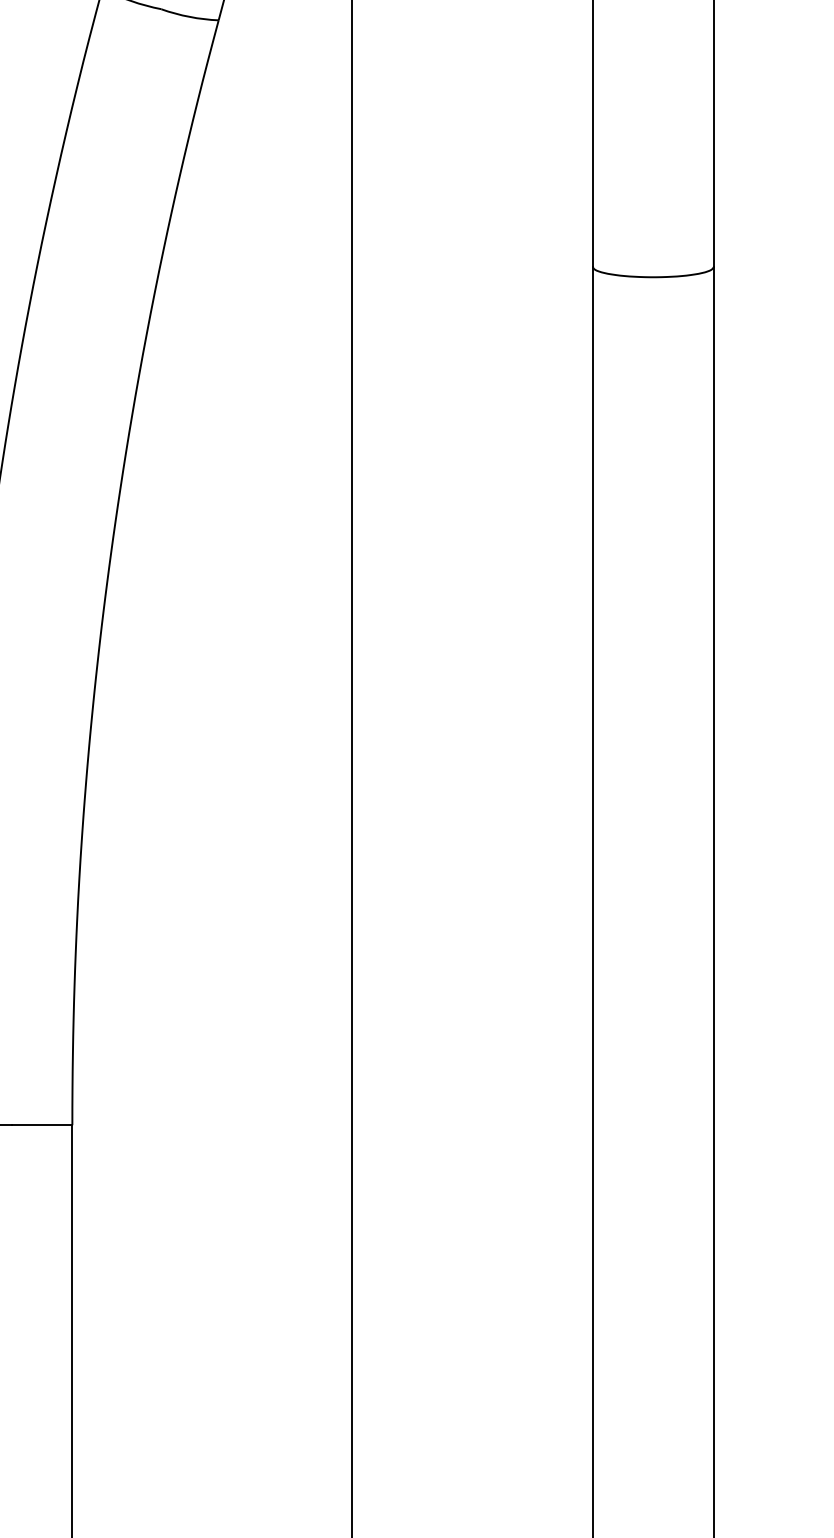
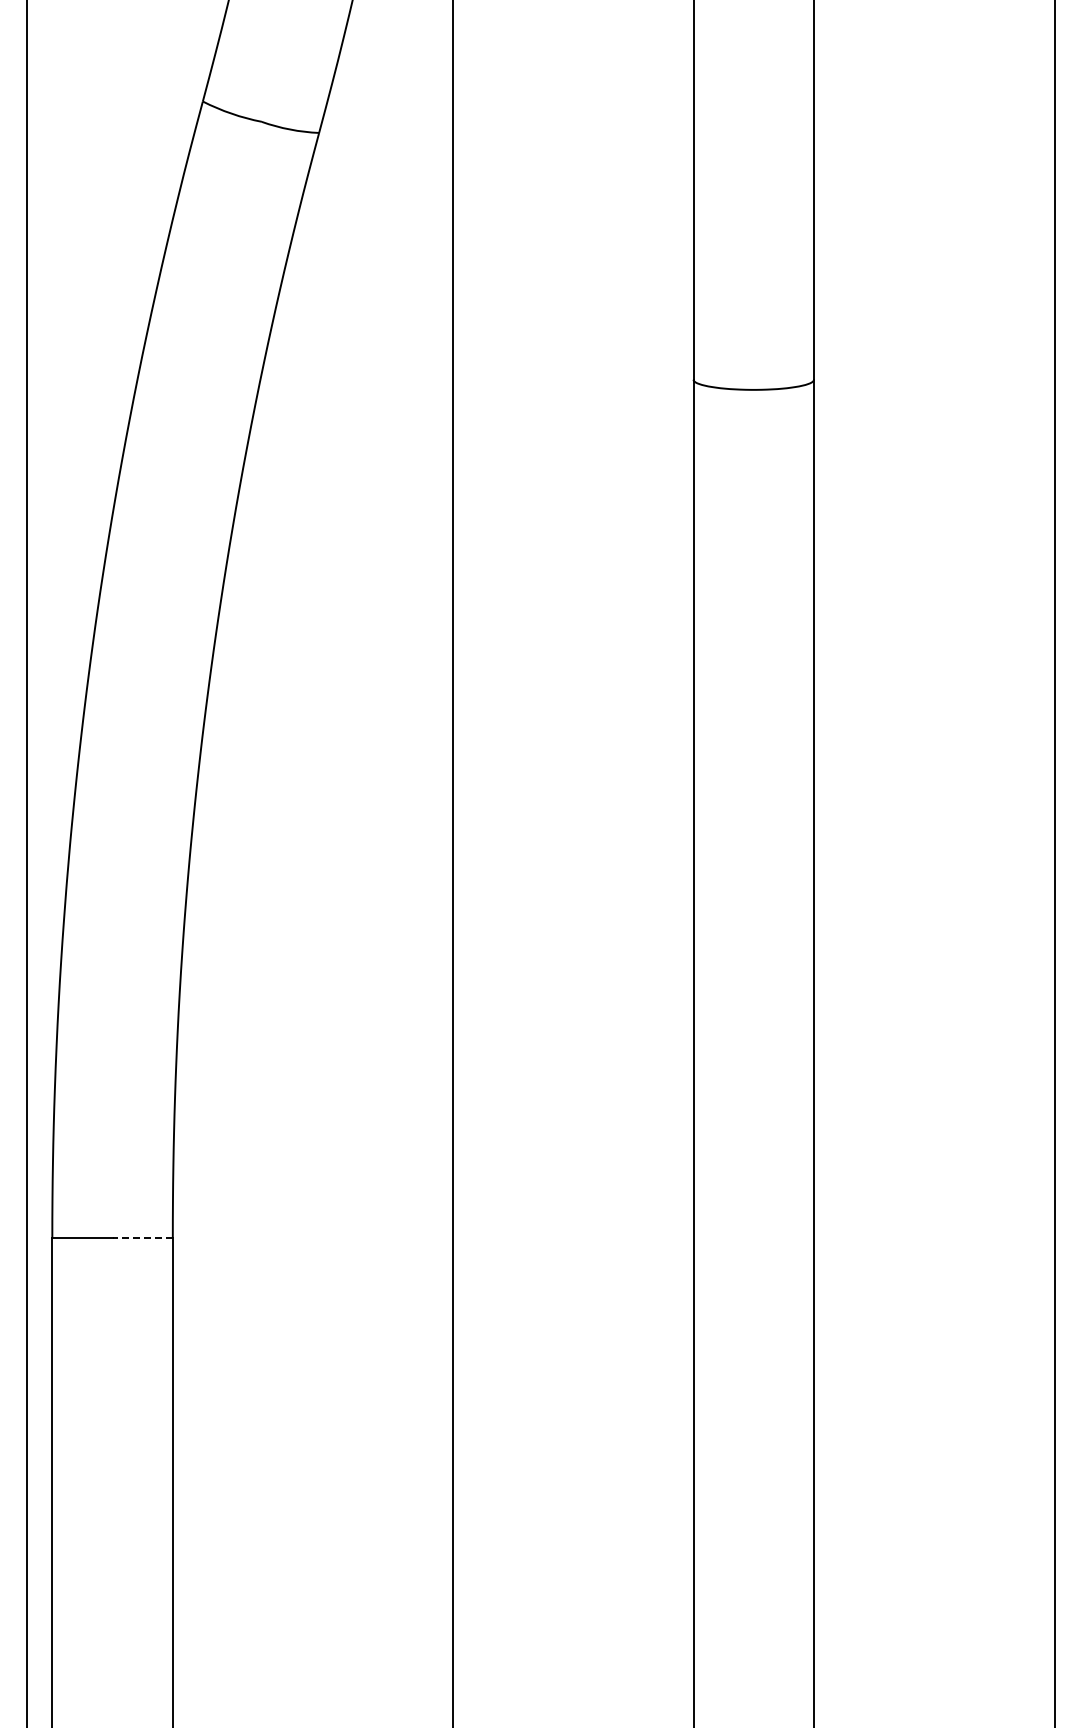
line: (42, 1124) -> (142, 1237), solid -> dashed

